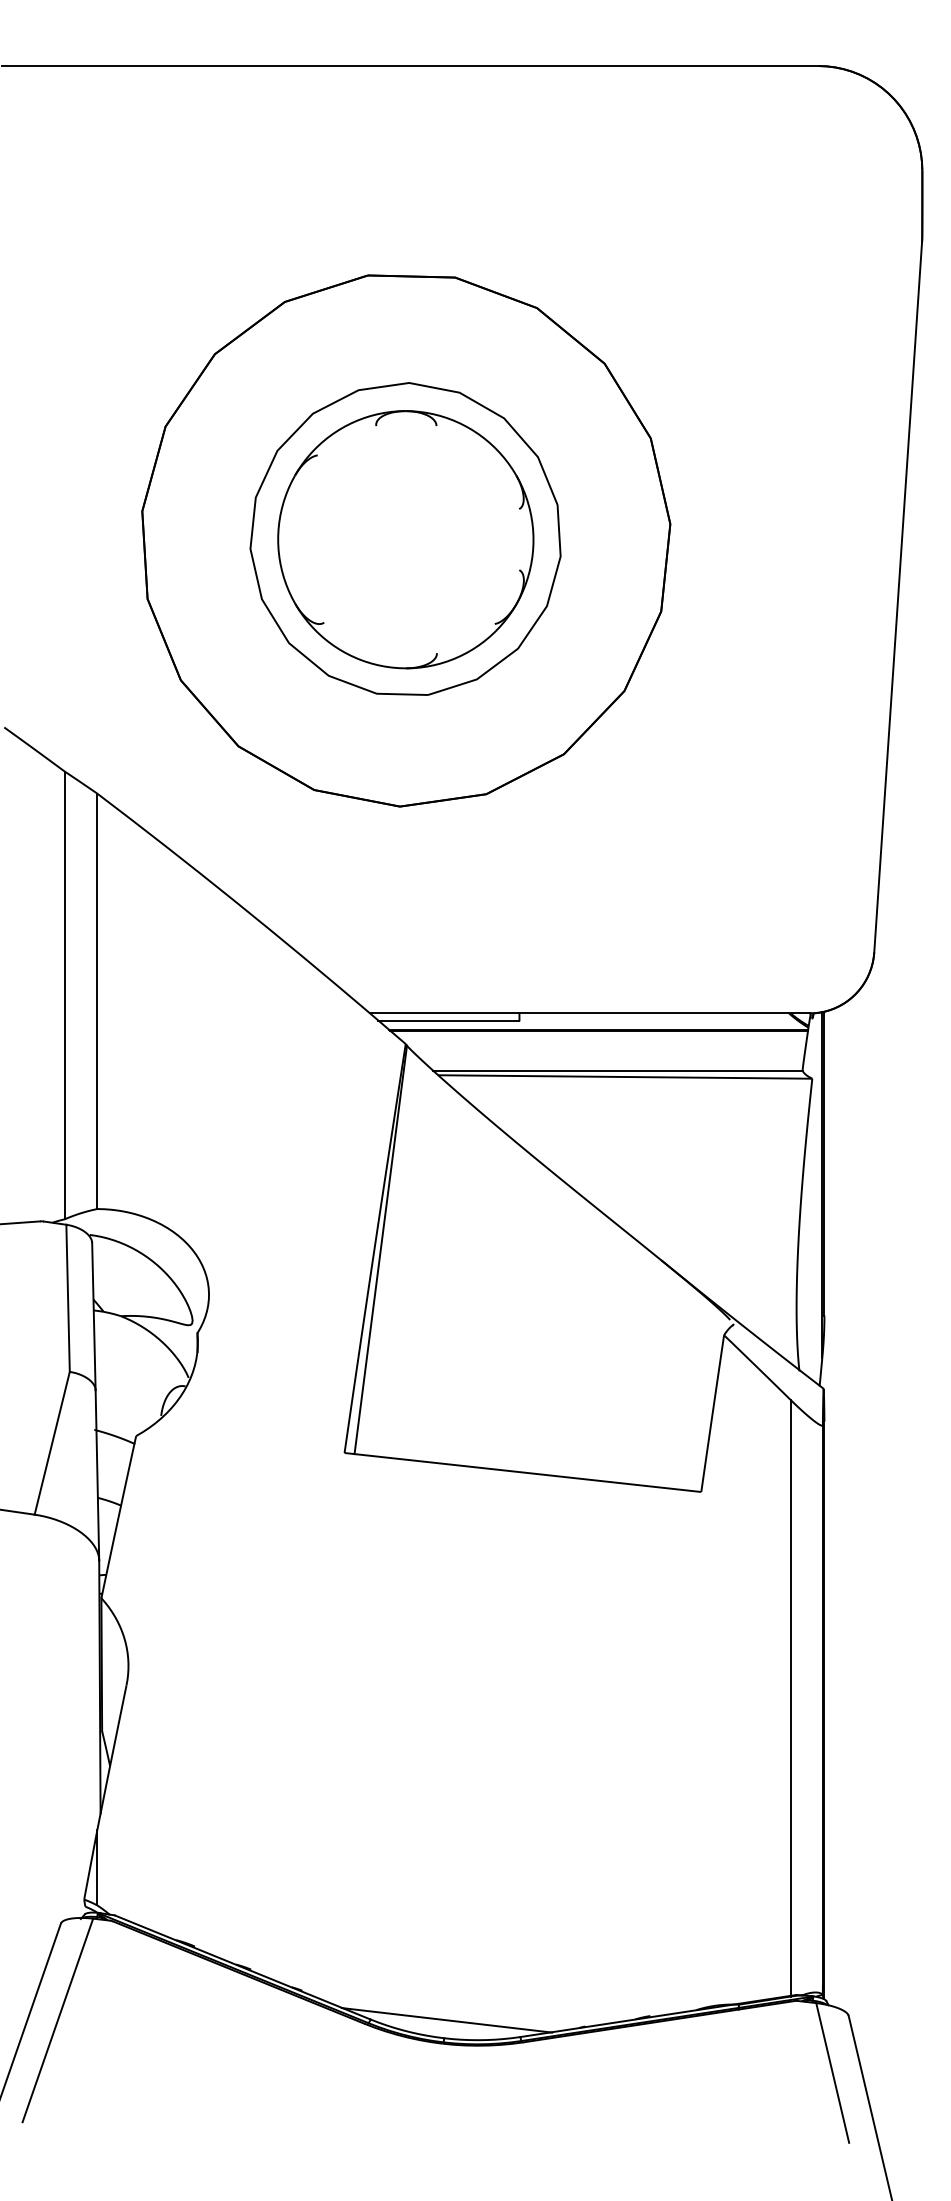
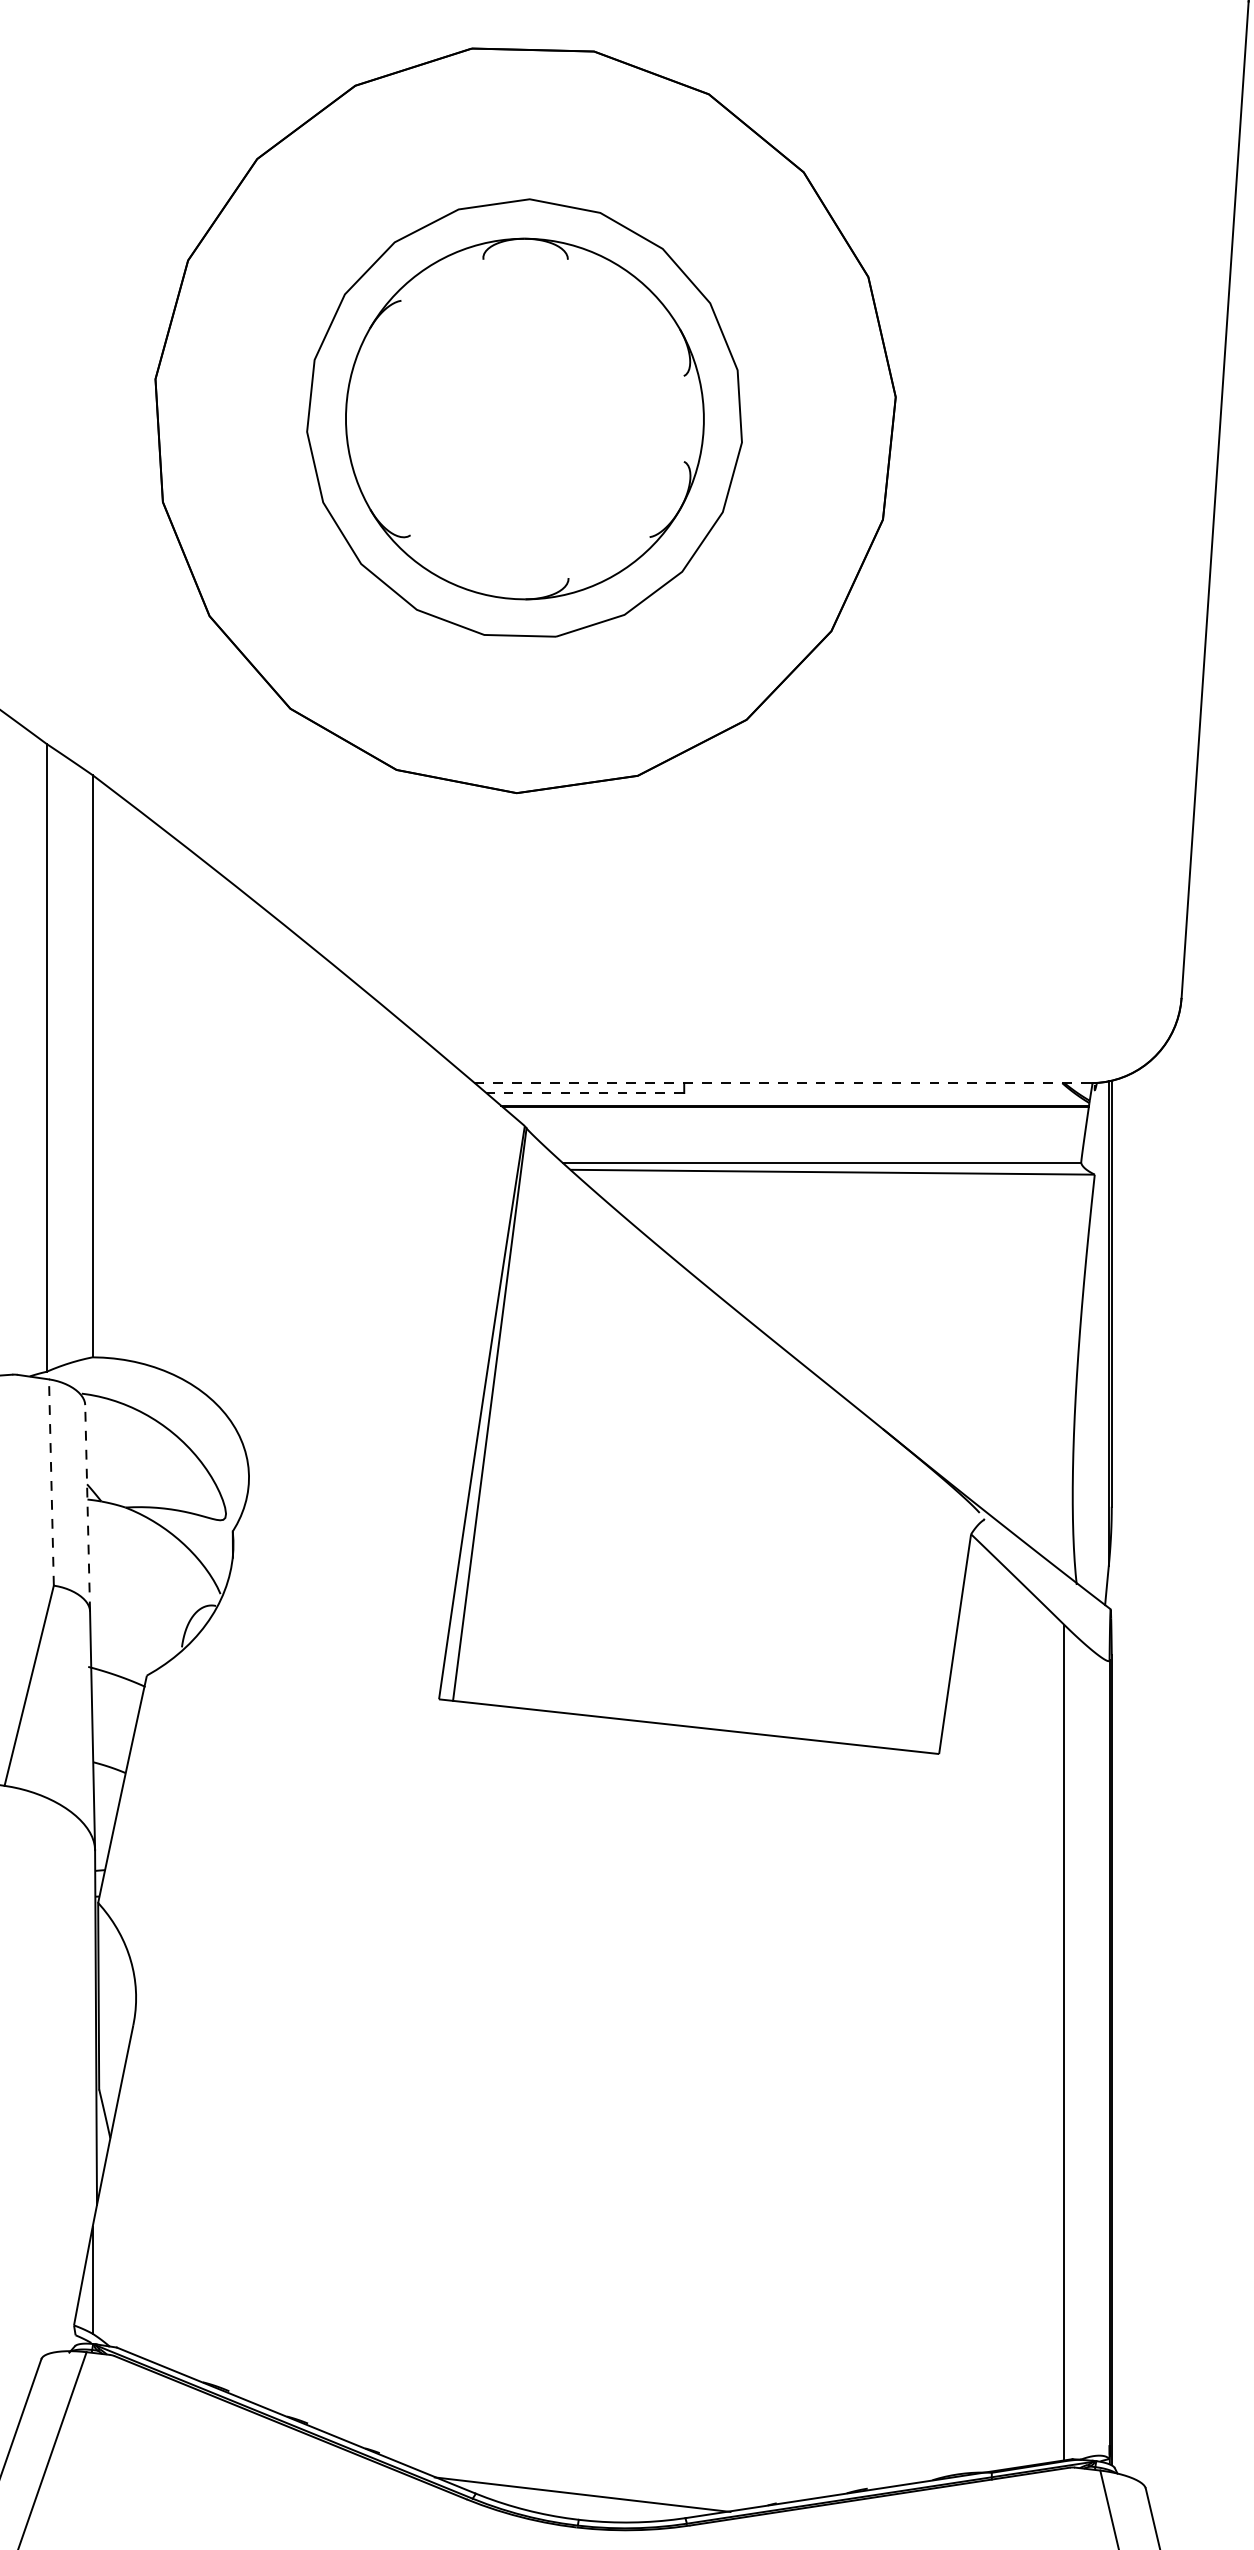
line: (590, 1013) -> (783, 1083), solid -> dashed
line: (448, 1020) -> (584, 1093), solid -> dashed
line: (68, 1298) -> (52, 1482), solid -> dashed
line: (93, 1316) -> (87, 1507), solid -> dashed

